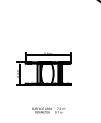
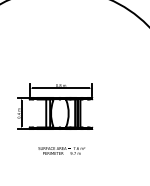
text: (48, 110) -> (61, 150), moved

